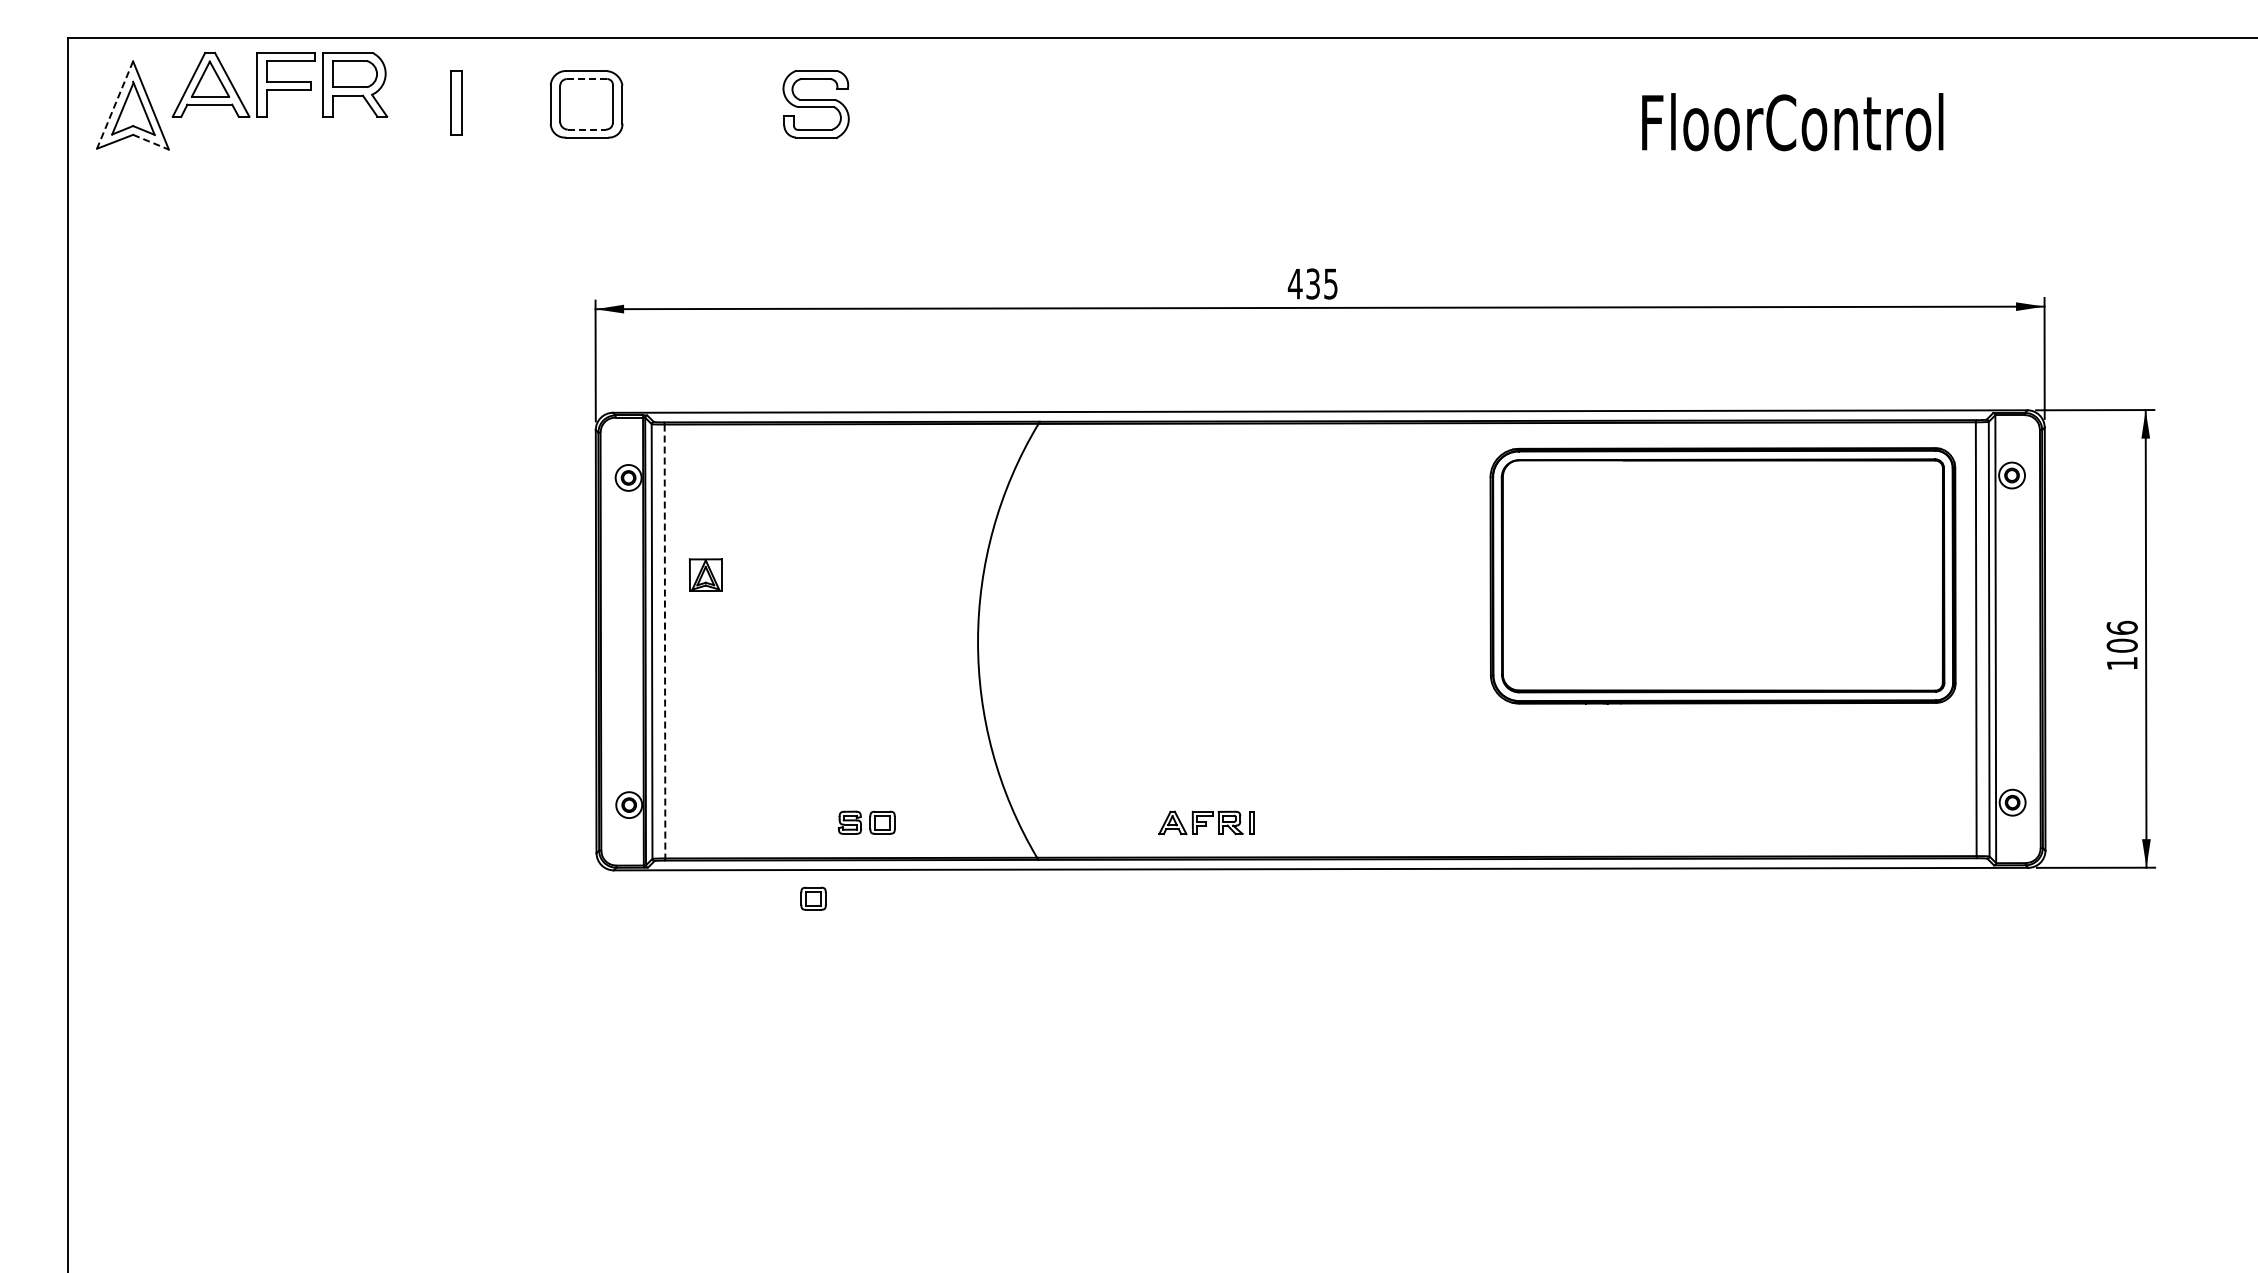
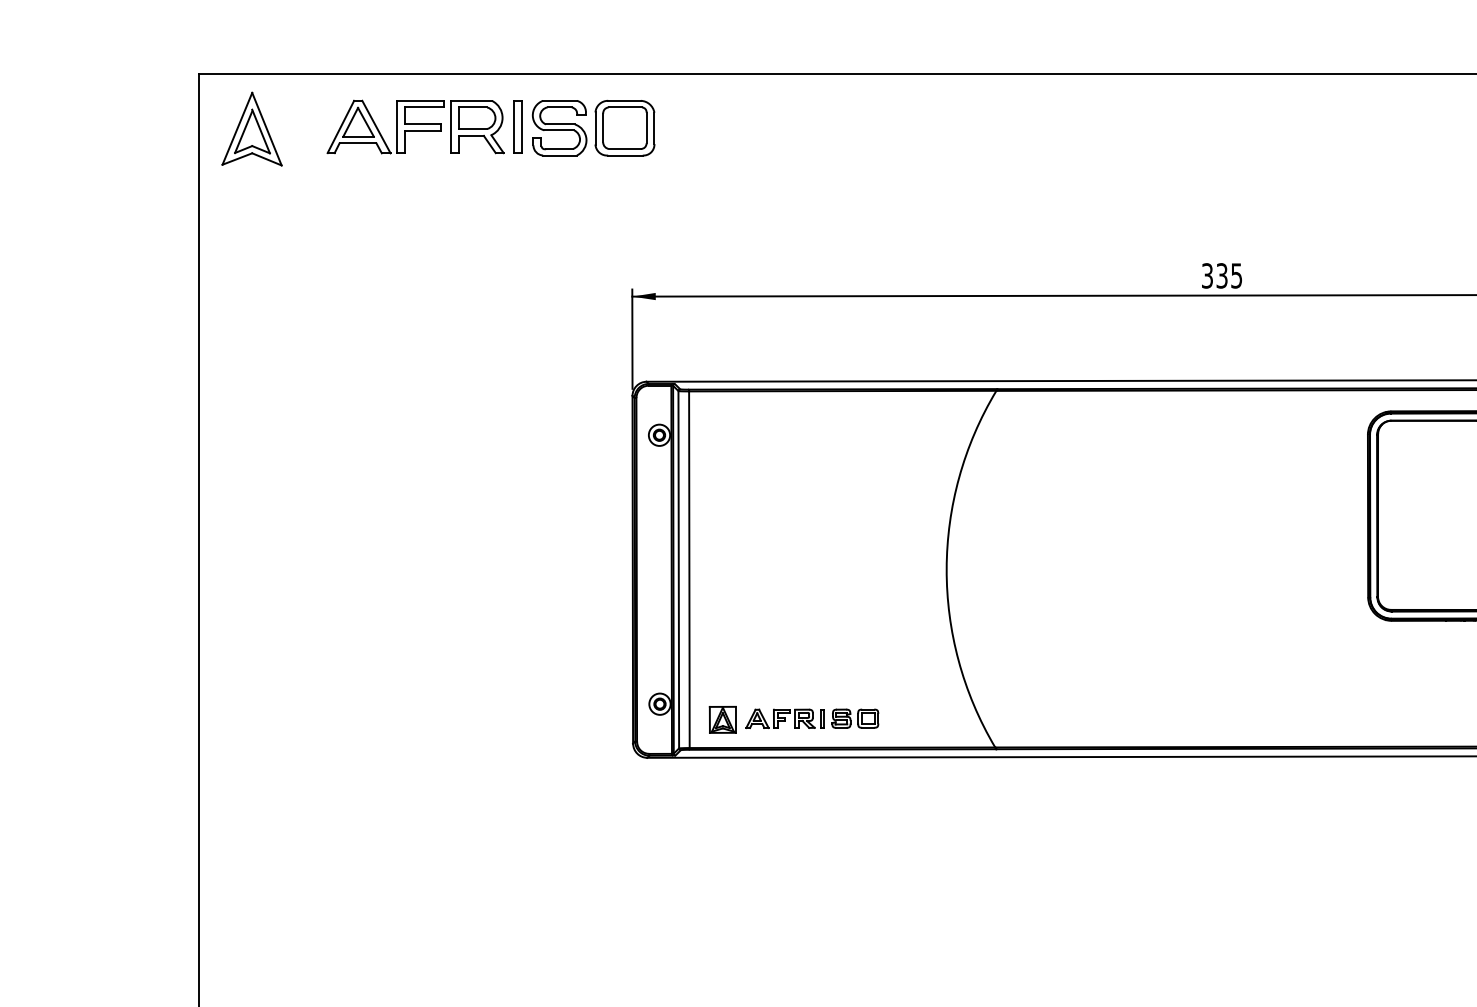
line: (587, 79) -> (625, 107), dashed -> solid
part: (279, 84) -> (415, 126), moved
part: (815, 104) -> (559, 128), moved
line: (114, 105) -> (236, 129), dashed -> solid
line: (587, 129) -> (625, 148), dashed -> solid
line: (151, 142) -> (267, 159), dashed -> solid
text: (1294, 283) -> (1206, 275), 435 -> 335
part: (705, 574) -> (722, 719), moved
line: (665, 641) -> (689, 569), dashed -> solid
part: (1206, 822) -> (785, 718), moved
part: (813, 898) -> (811, 780), removed

